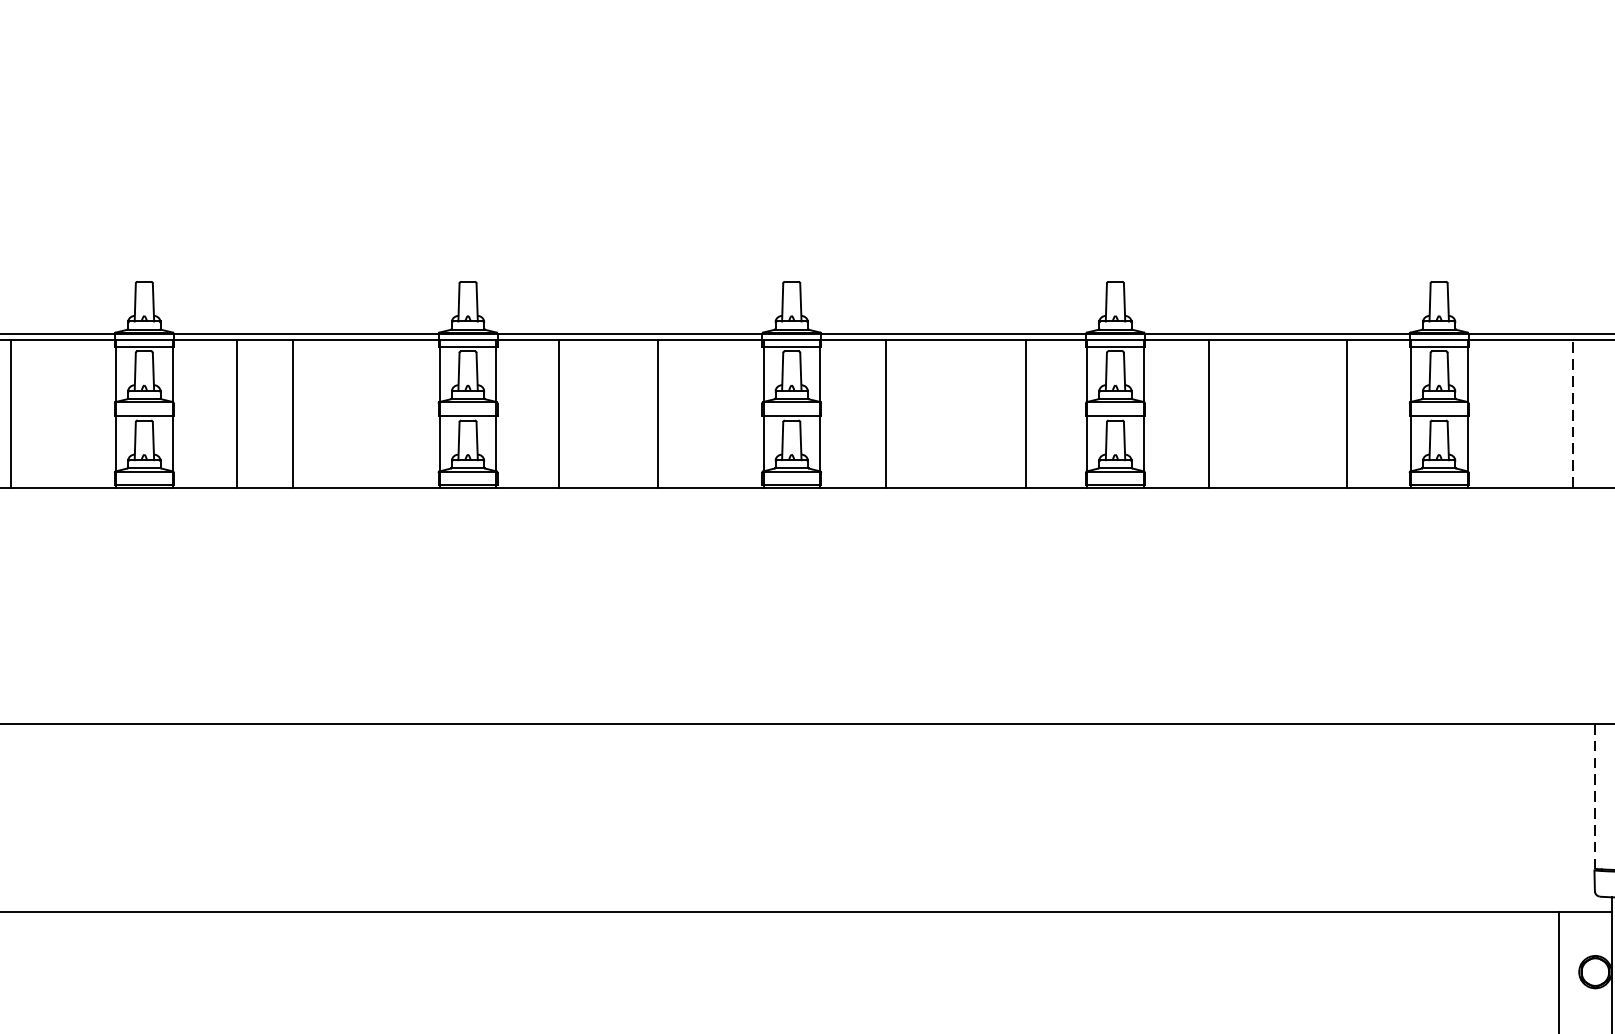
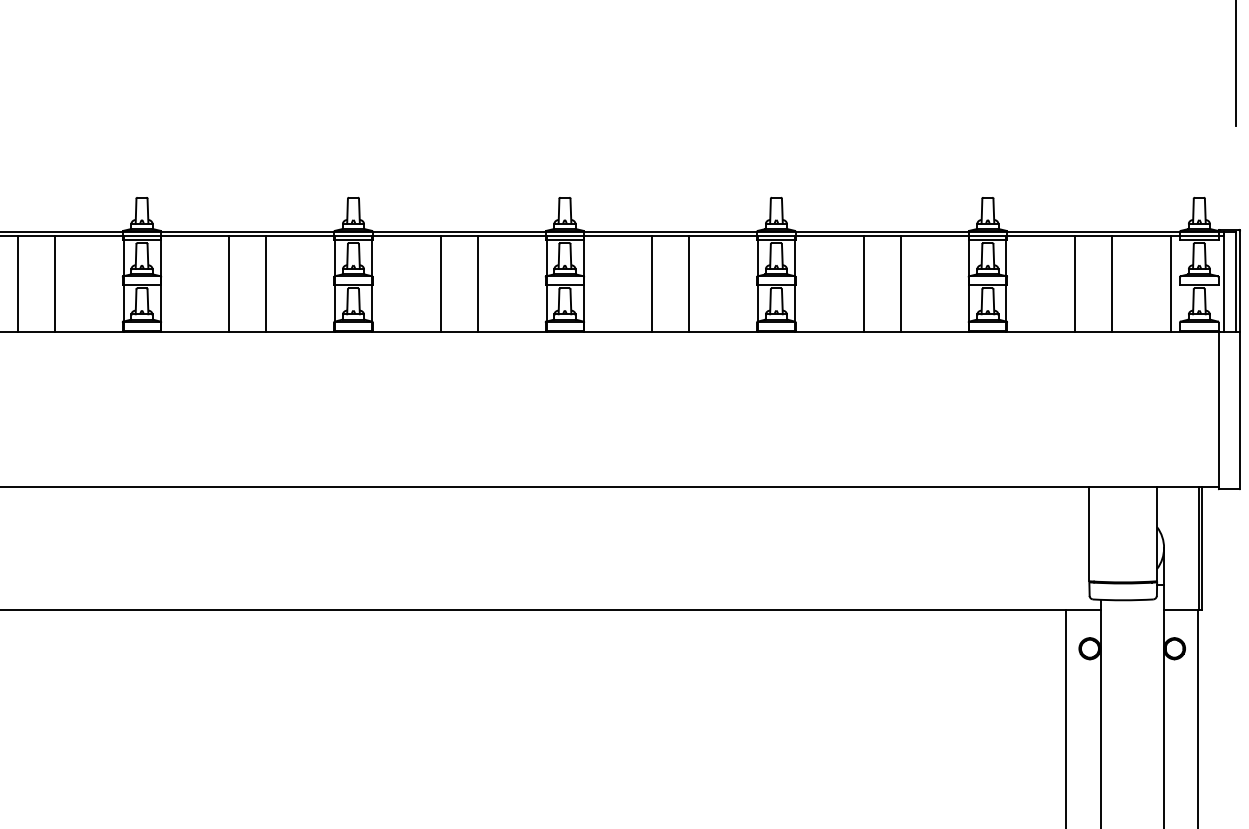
line: (236, 413) -> (229, 283), moved
line: (293, 413) -> (266, 283), moved
line: (558, 413) -> (440, 283), moved
line: (885, 413) -> (652, 283), moved
line: (1026, 413) -> (689, 283), moved
line: (1208, 413) -> (863, 283), moved
line: (1346, 413) -> (900, 283), moved
line: (1573, 413) -> (1075, 283), dashed -> solid
line: (1594, 797) -> (1089, 534), dashed -> solid

